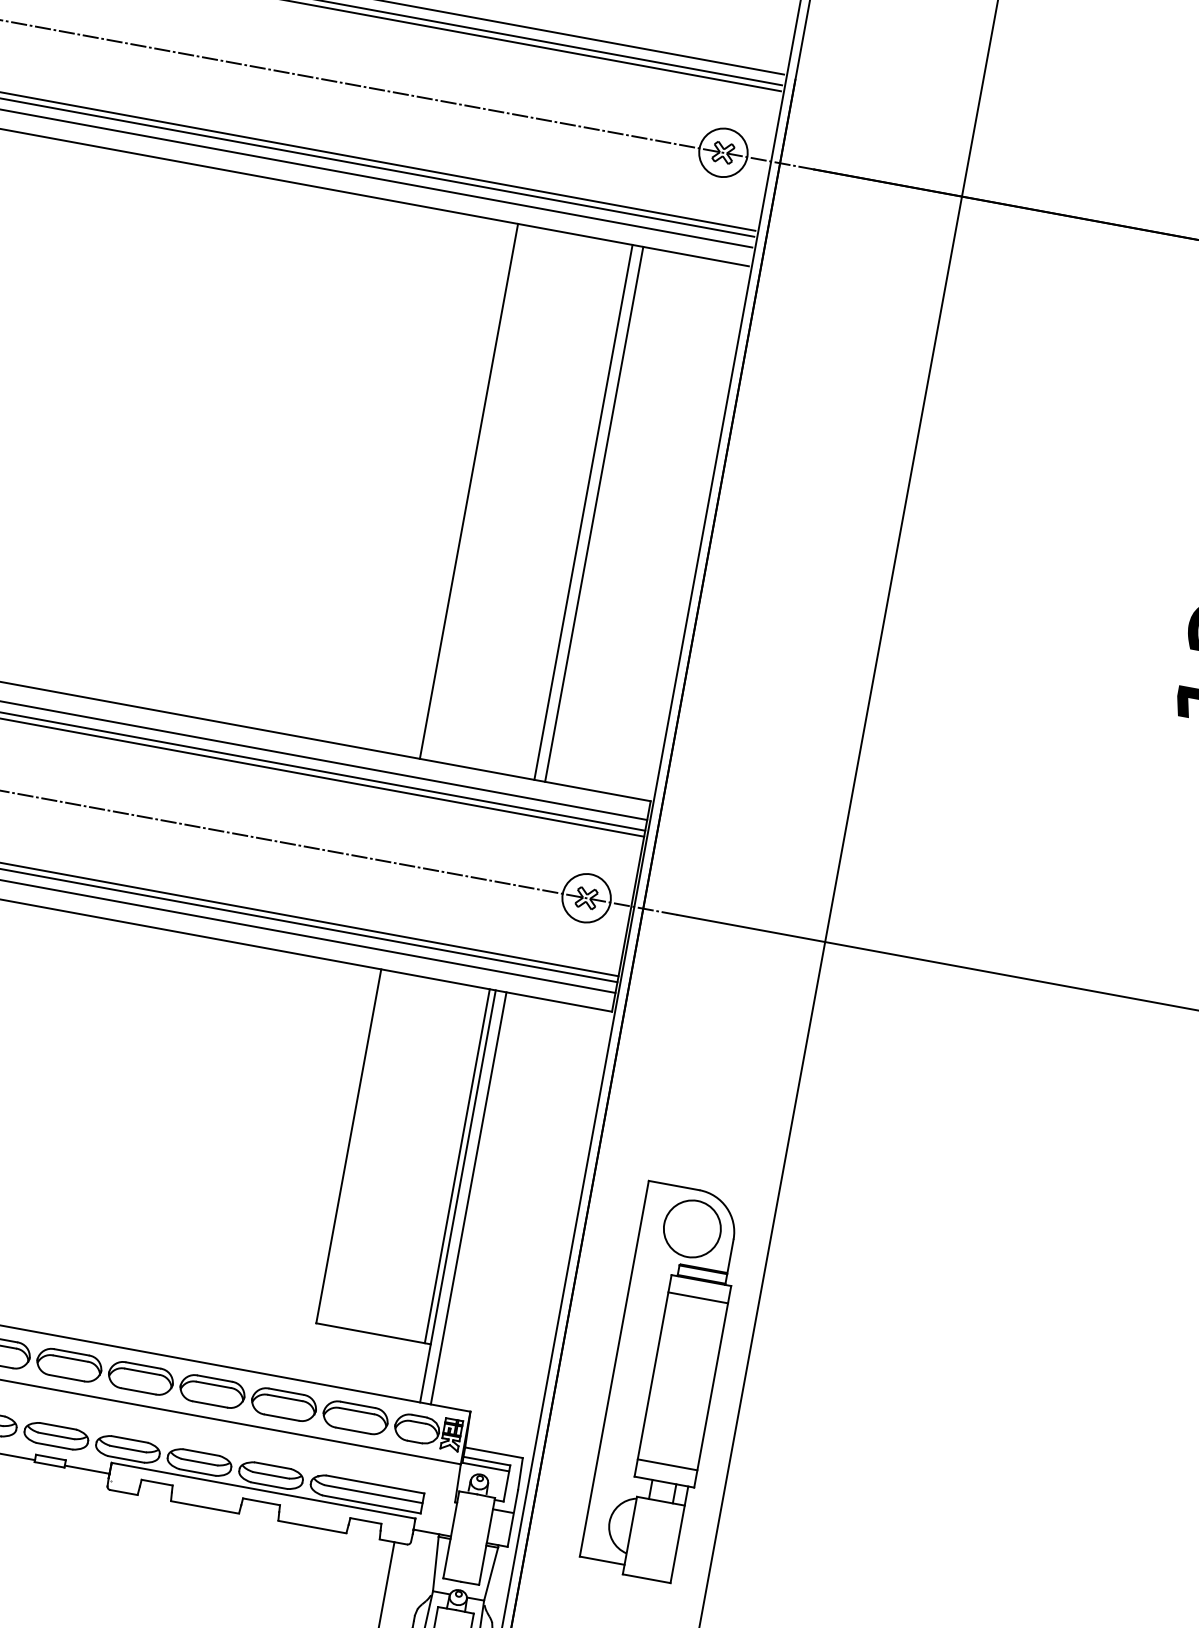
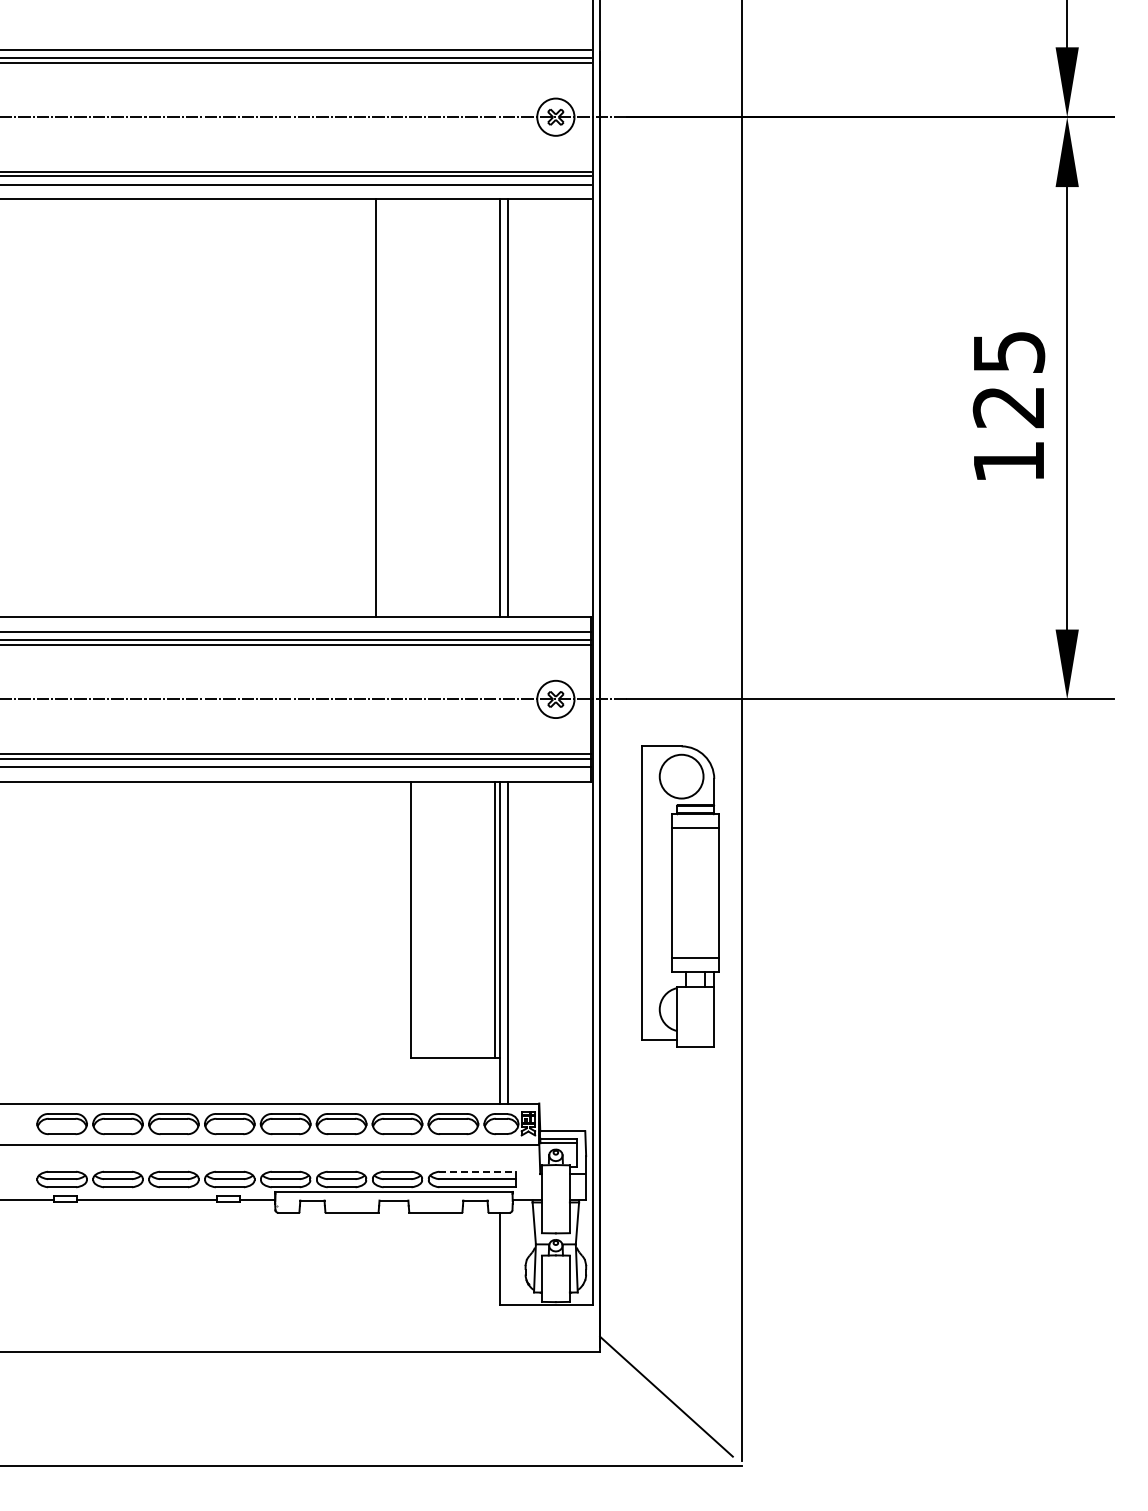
line: (468, 491) -> (375, 408), moved
part: (662, 1382) -> (680, 896), moved
line: (376, 1484) -> (478, 1171), solid -> dashed

